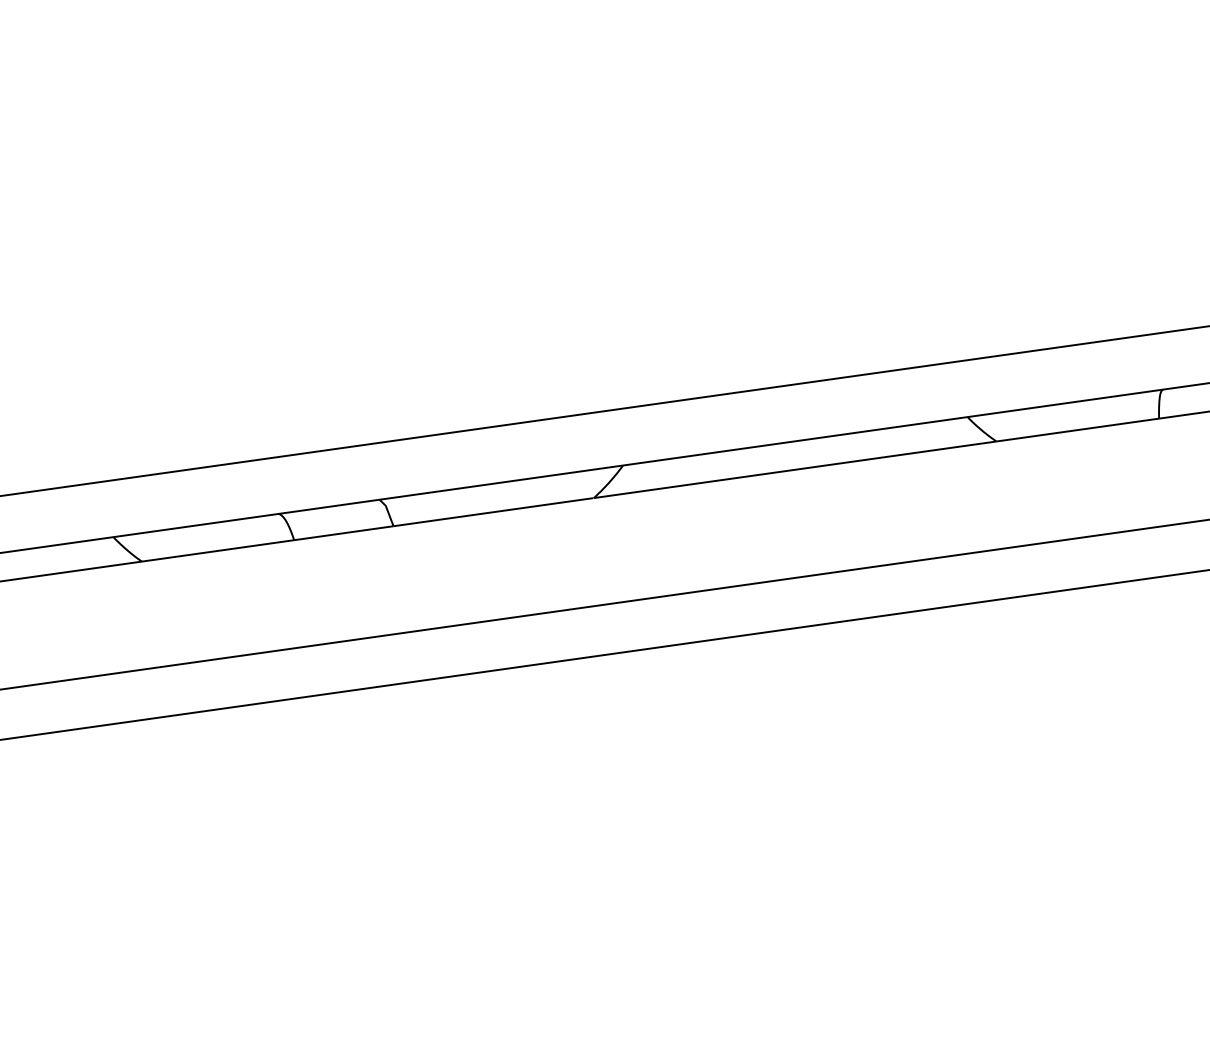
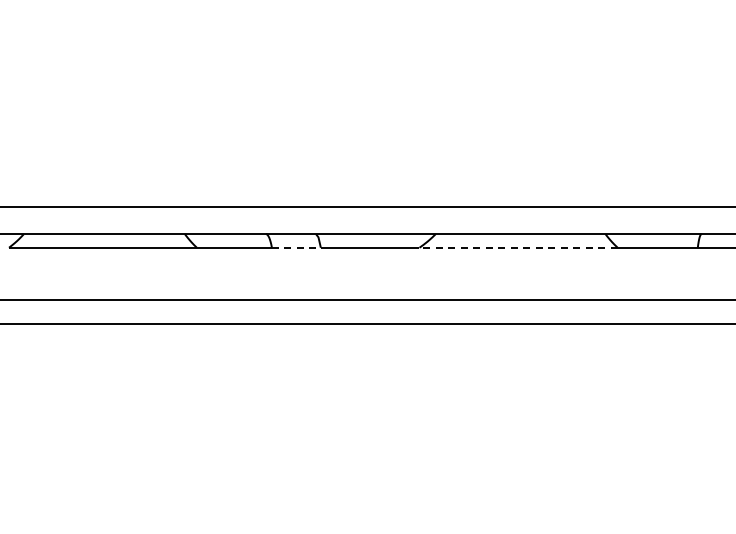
line: (794, 469) -> (518, 247), solid -> dashed
line: (344, 532) -> (296, 247), solid -> dashed

